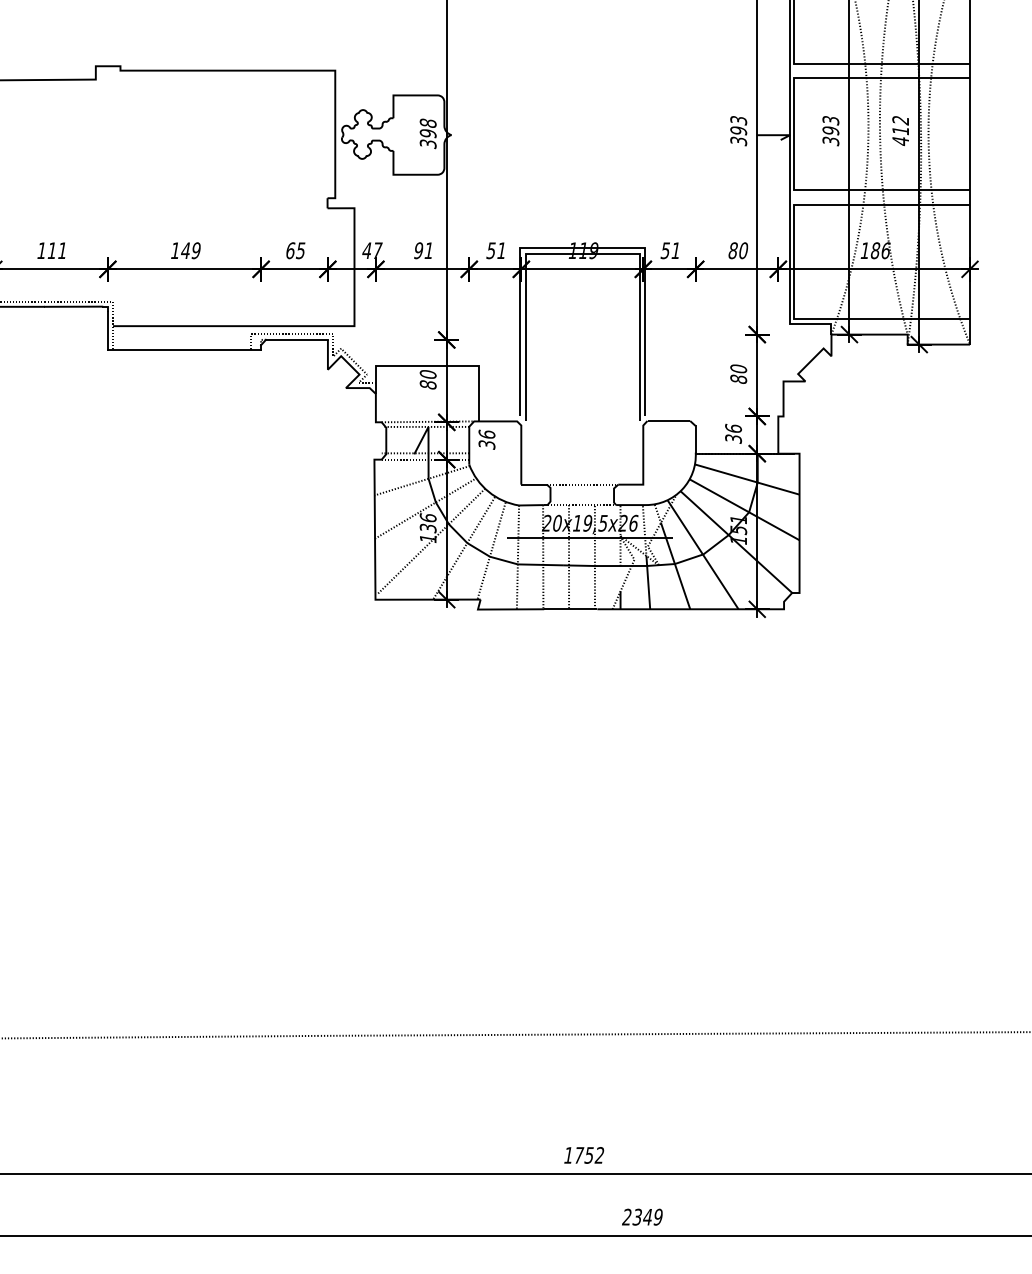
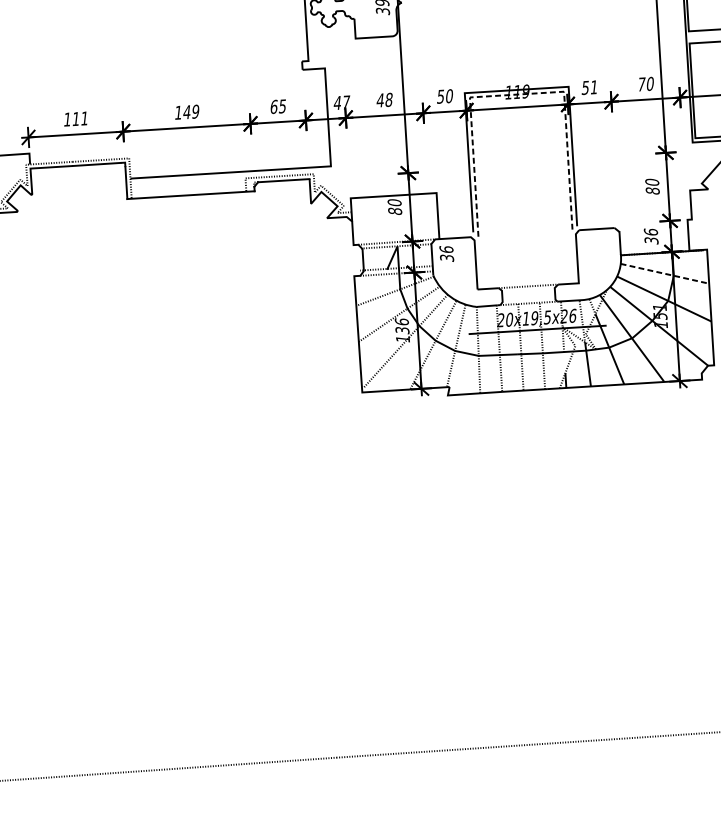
text: (423, 250) -> (384, 100), 91 -> 48
text: (501, 250) -> (449, 96), 51 -> 50
text: (733, 250) -> (641, 84), 80 -> 70
line: (582, 253) -> (516, 94), solid -> dashed
line: (747, 479) -> (665, 273), solid -> dashed

